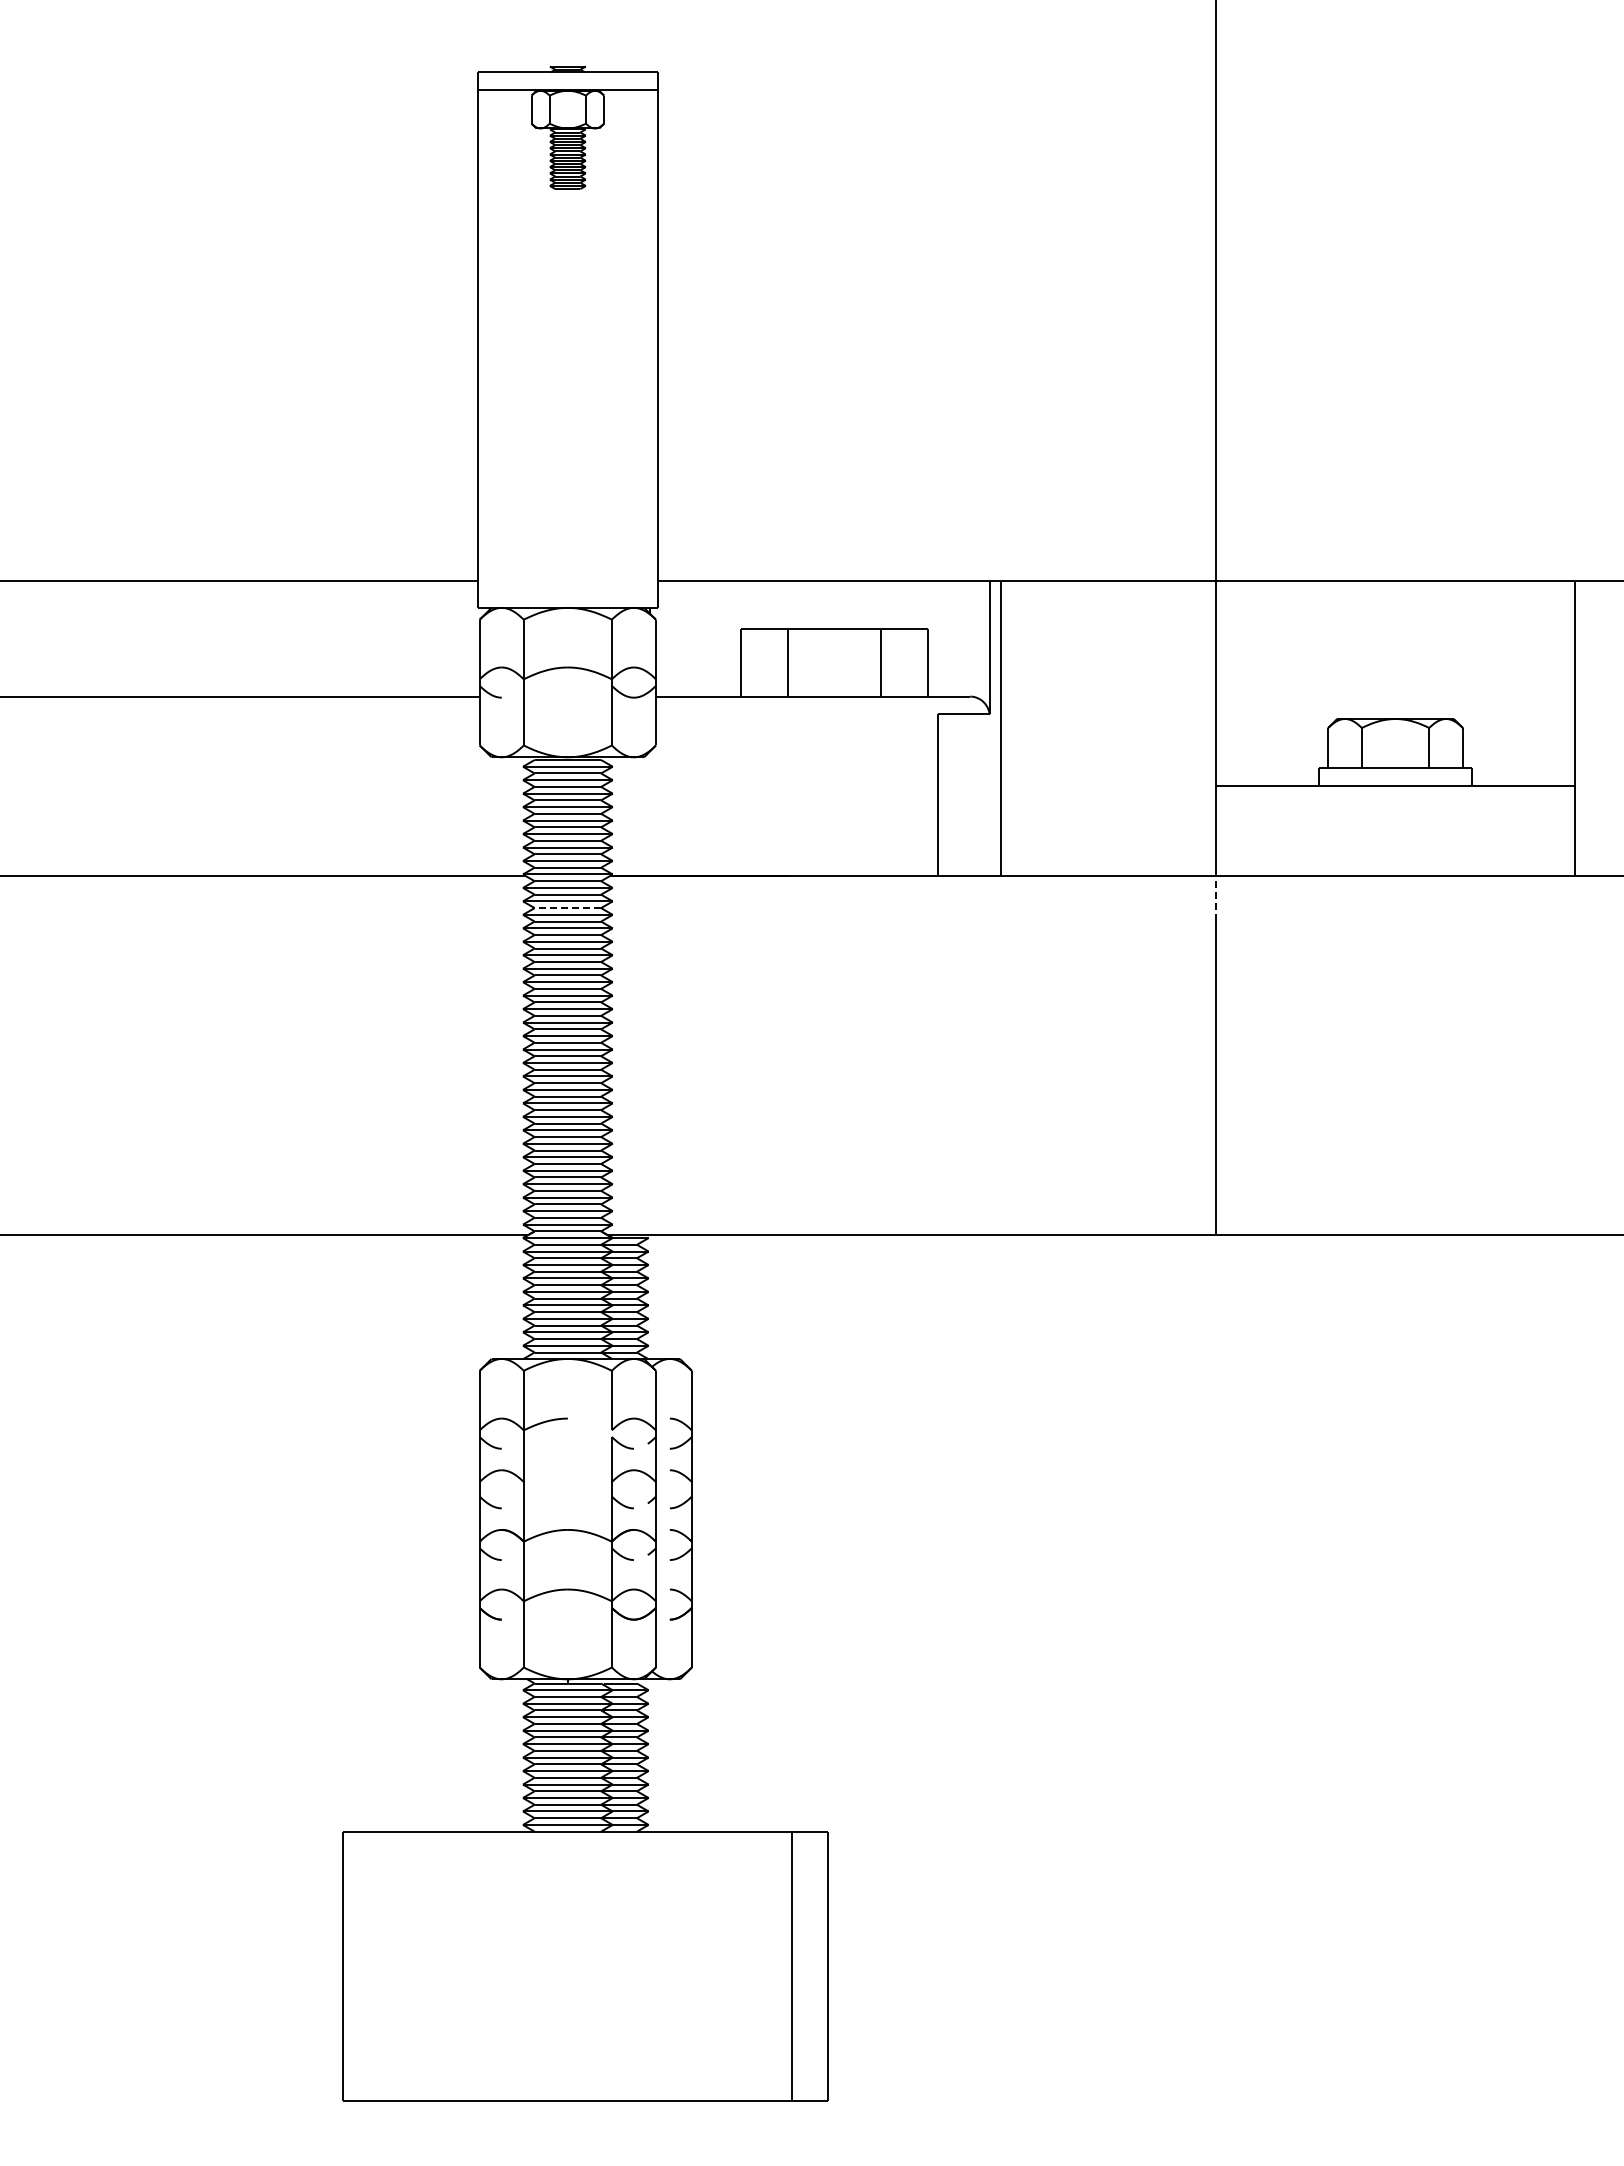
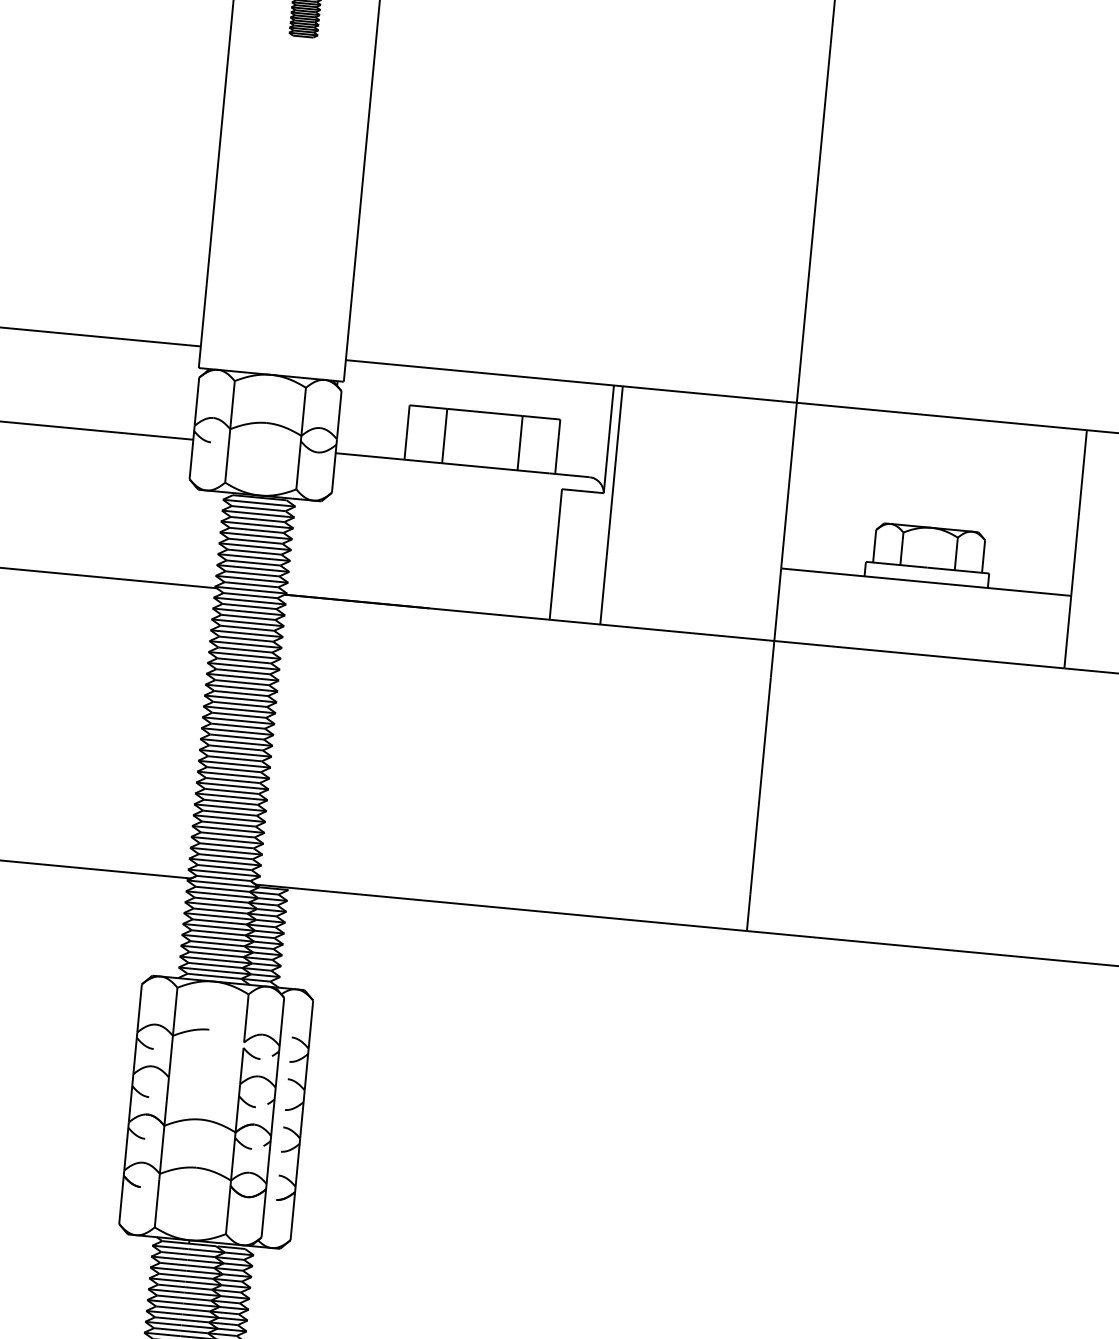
line: (1216, 898) -> (773, 659), dashed -> solid
line: (567, 908) -> (248, 617), dashed -> solid

